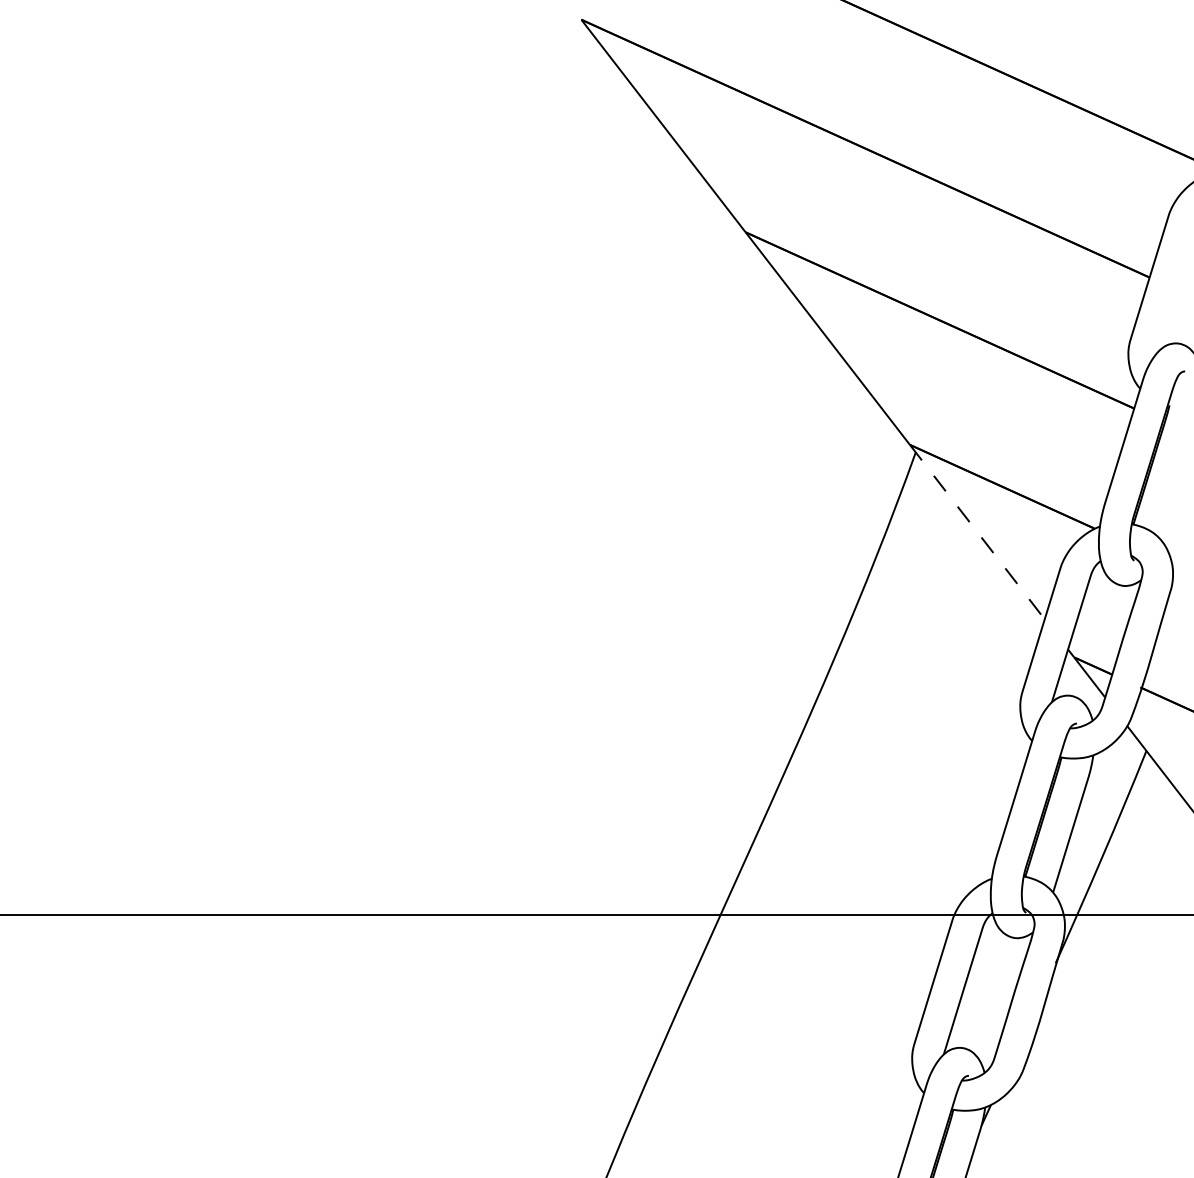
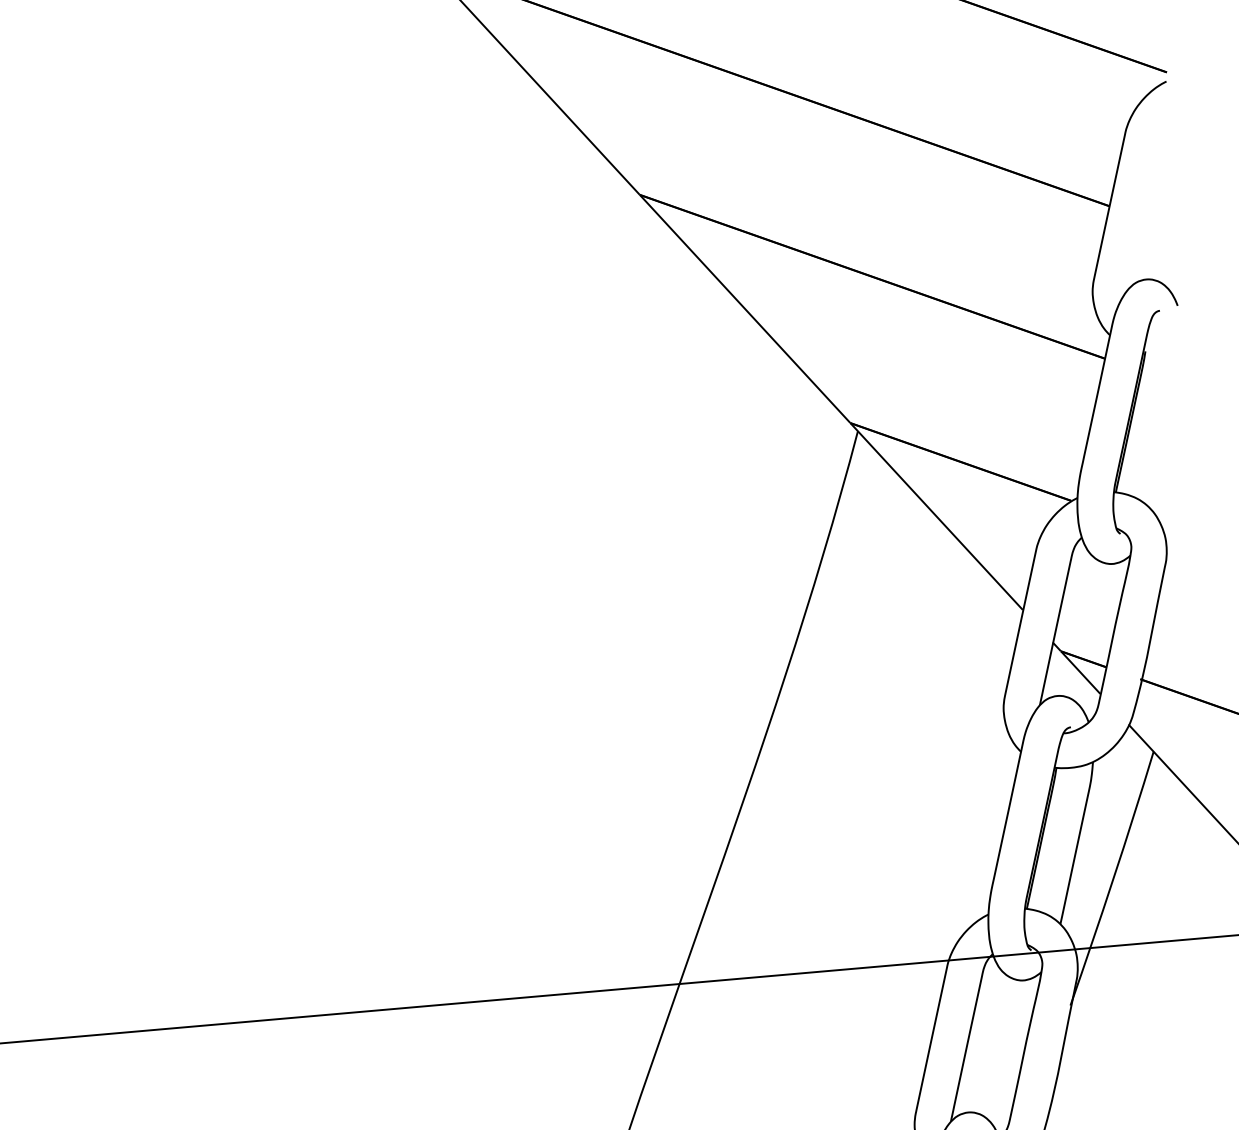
line: (977, 531) -> (936, 516), dashed -> solid

